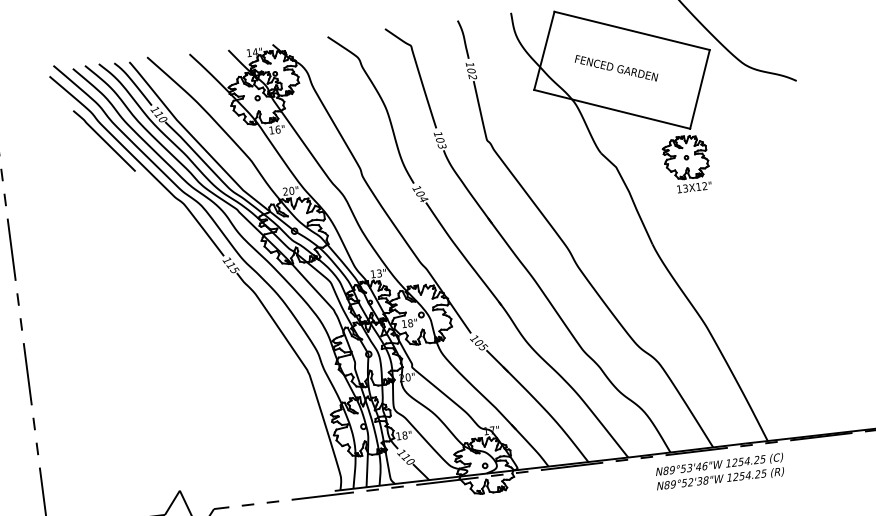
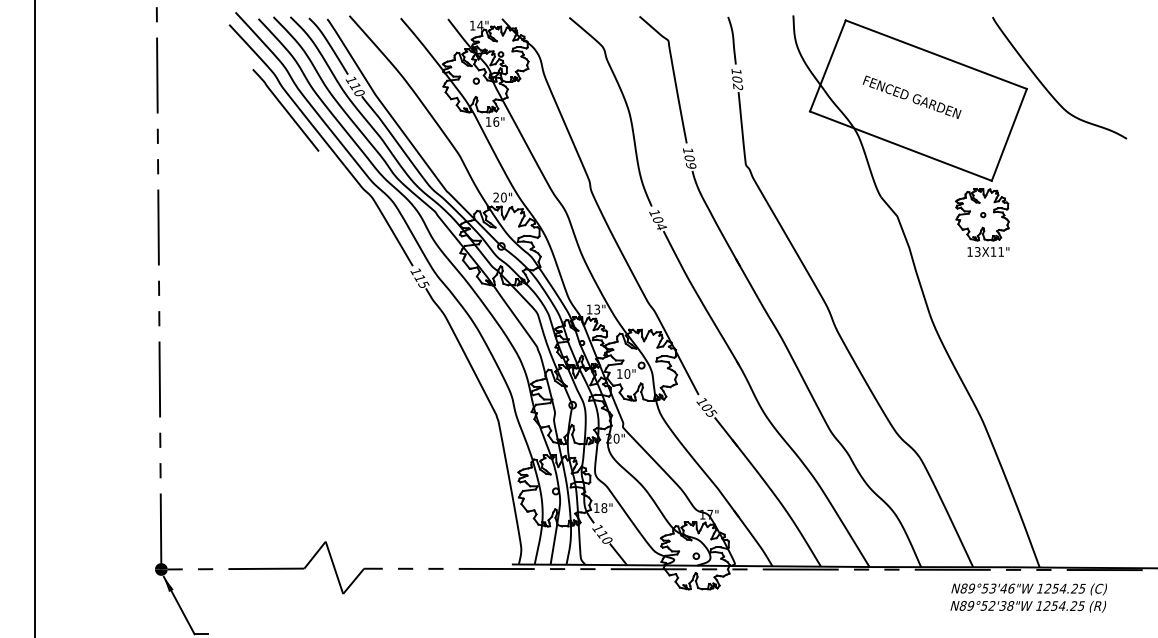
text: (442, 146) -> (691, 165), 103 -> 109
text: (704, 185) -> (1000, 251), 13X12" -> 13X11"
text: (410, 322) -> (627, 373), 18" -> 10"
text: (719, 471) -> (1028, 597), moved

